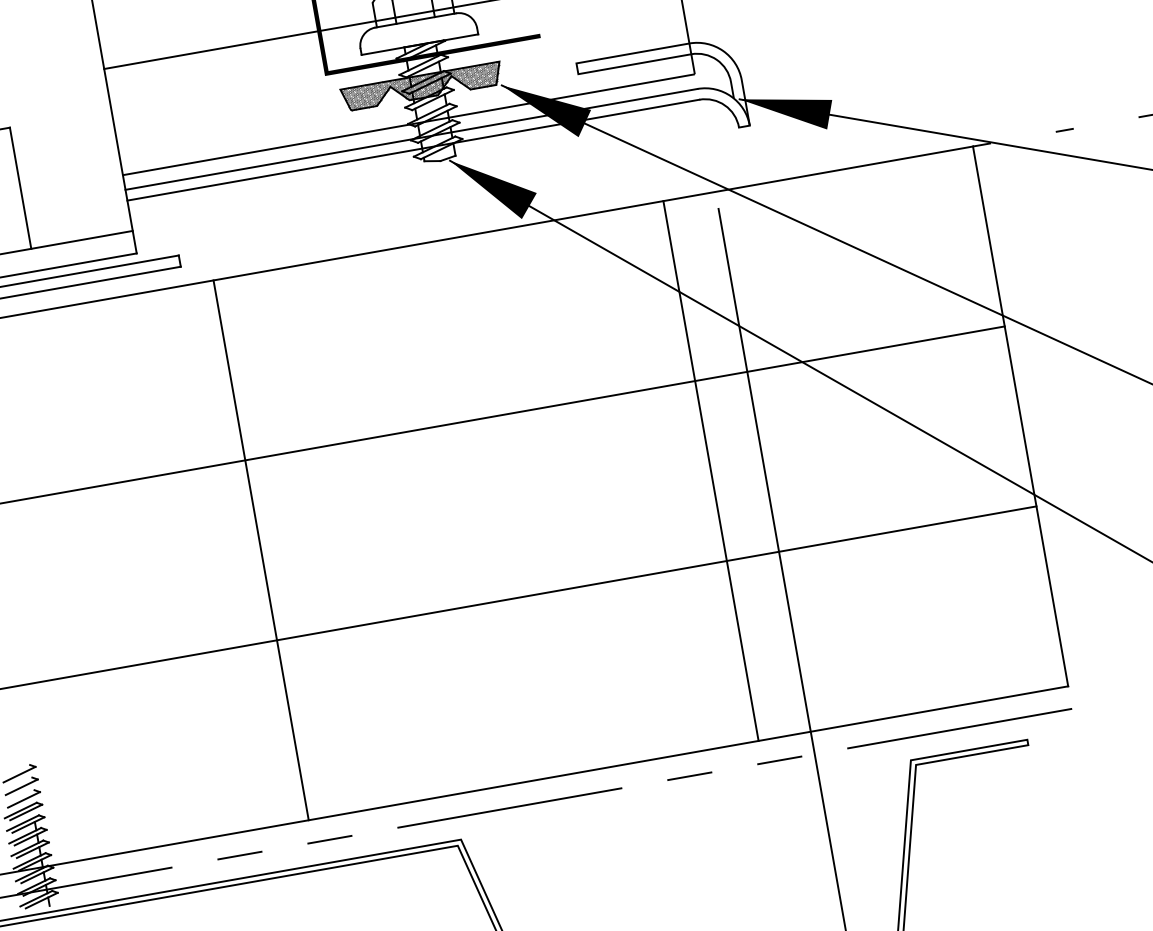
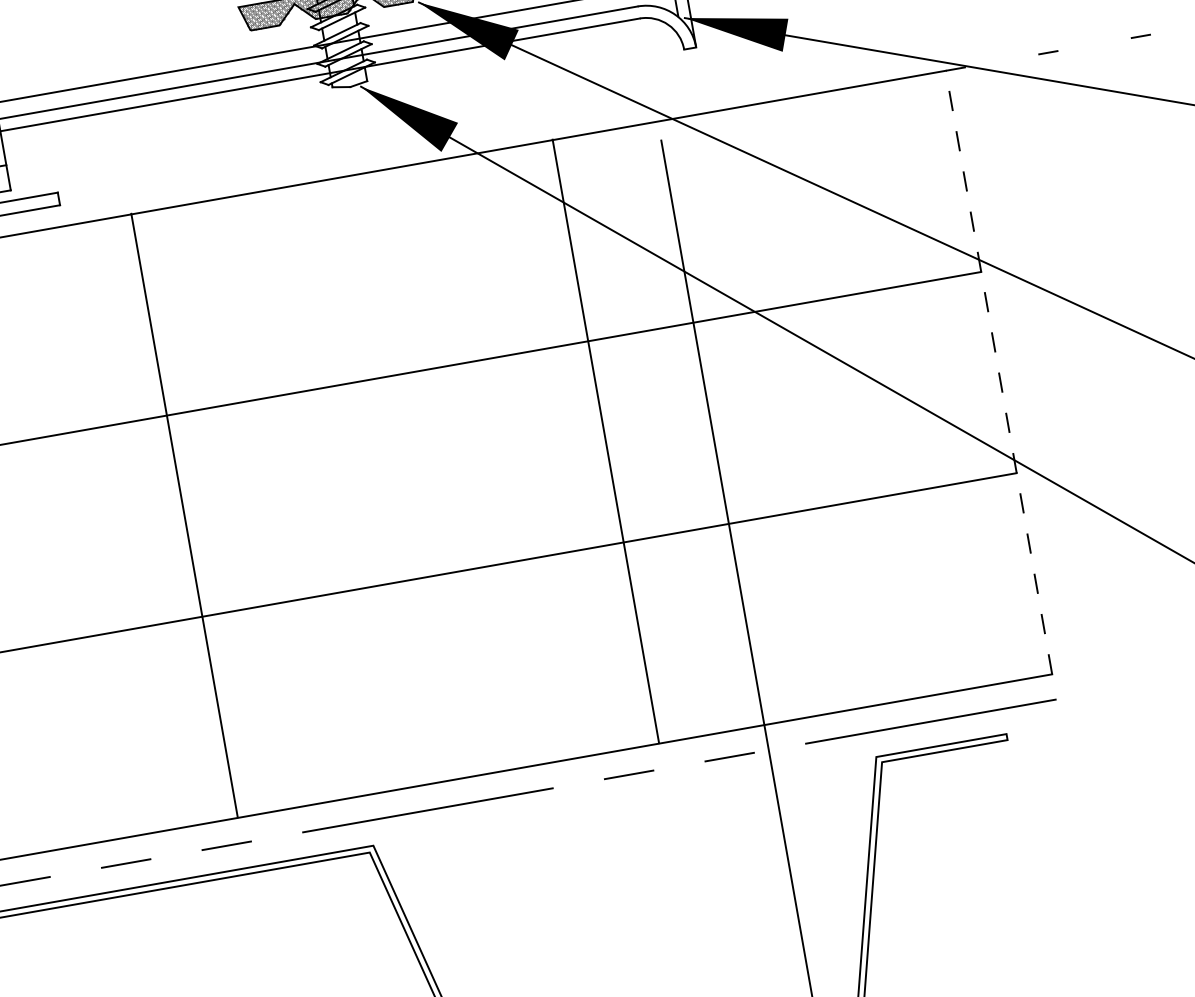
line: (1020, 415) -> (998, 371), solid -> dashed
line: (710, 470) -> (605, 440), moved
line: (260, 550) -> (183, 515), moved

